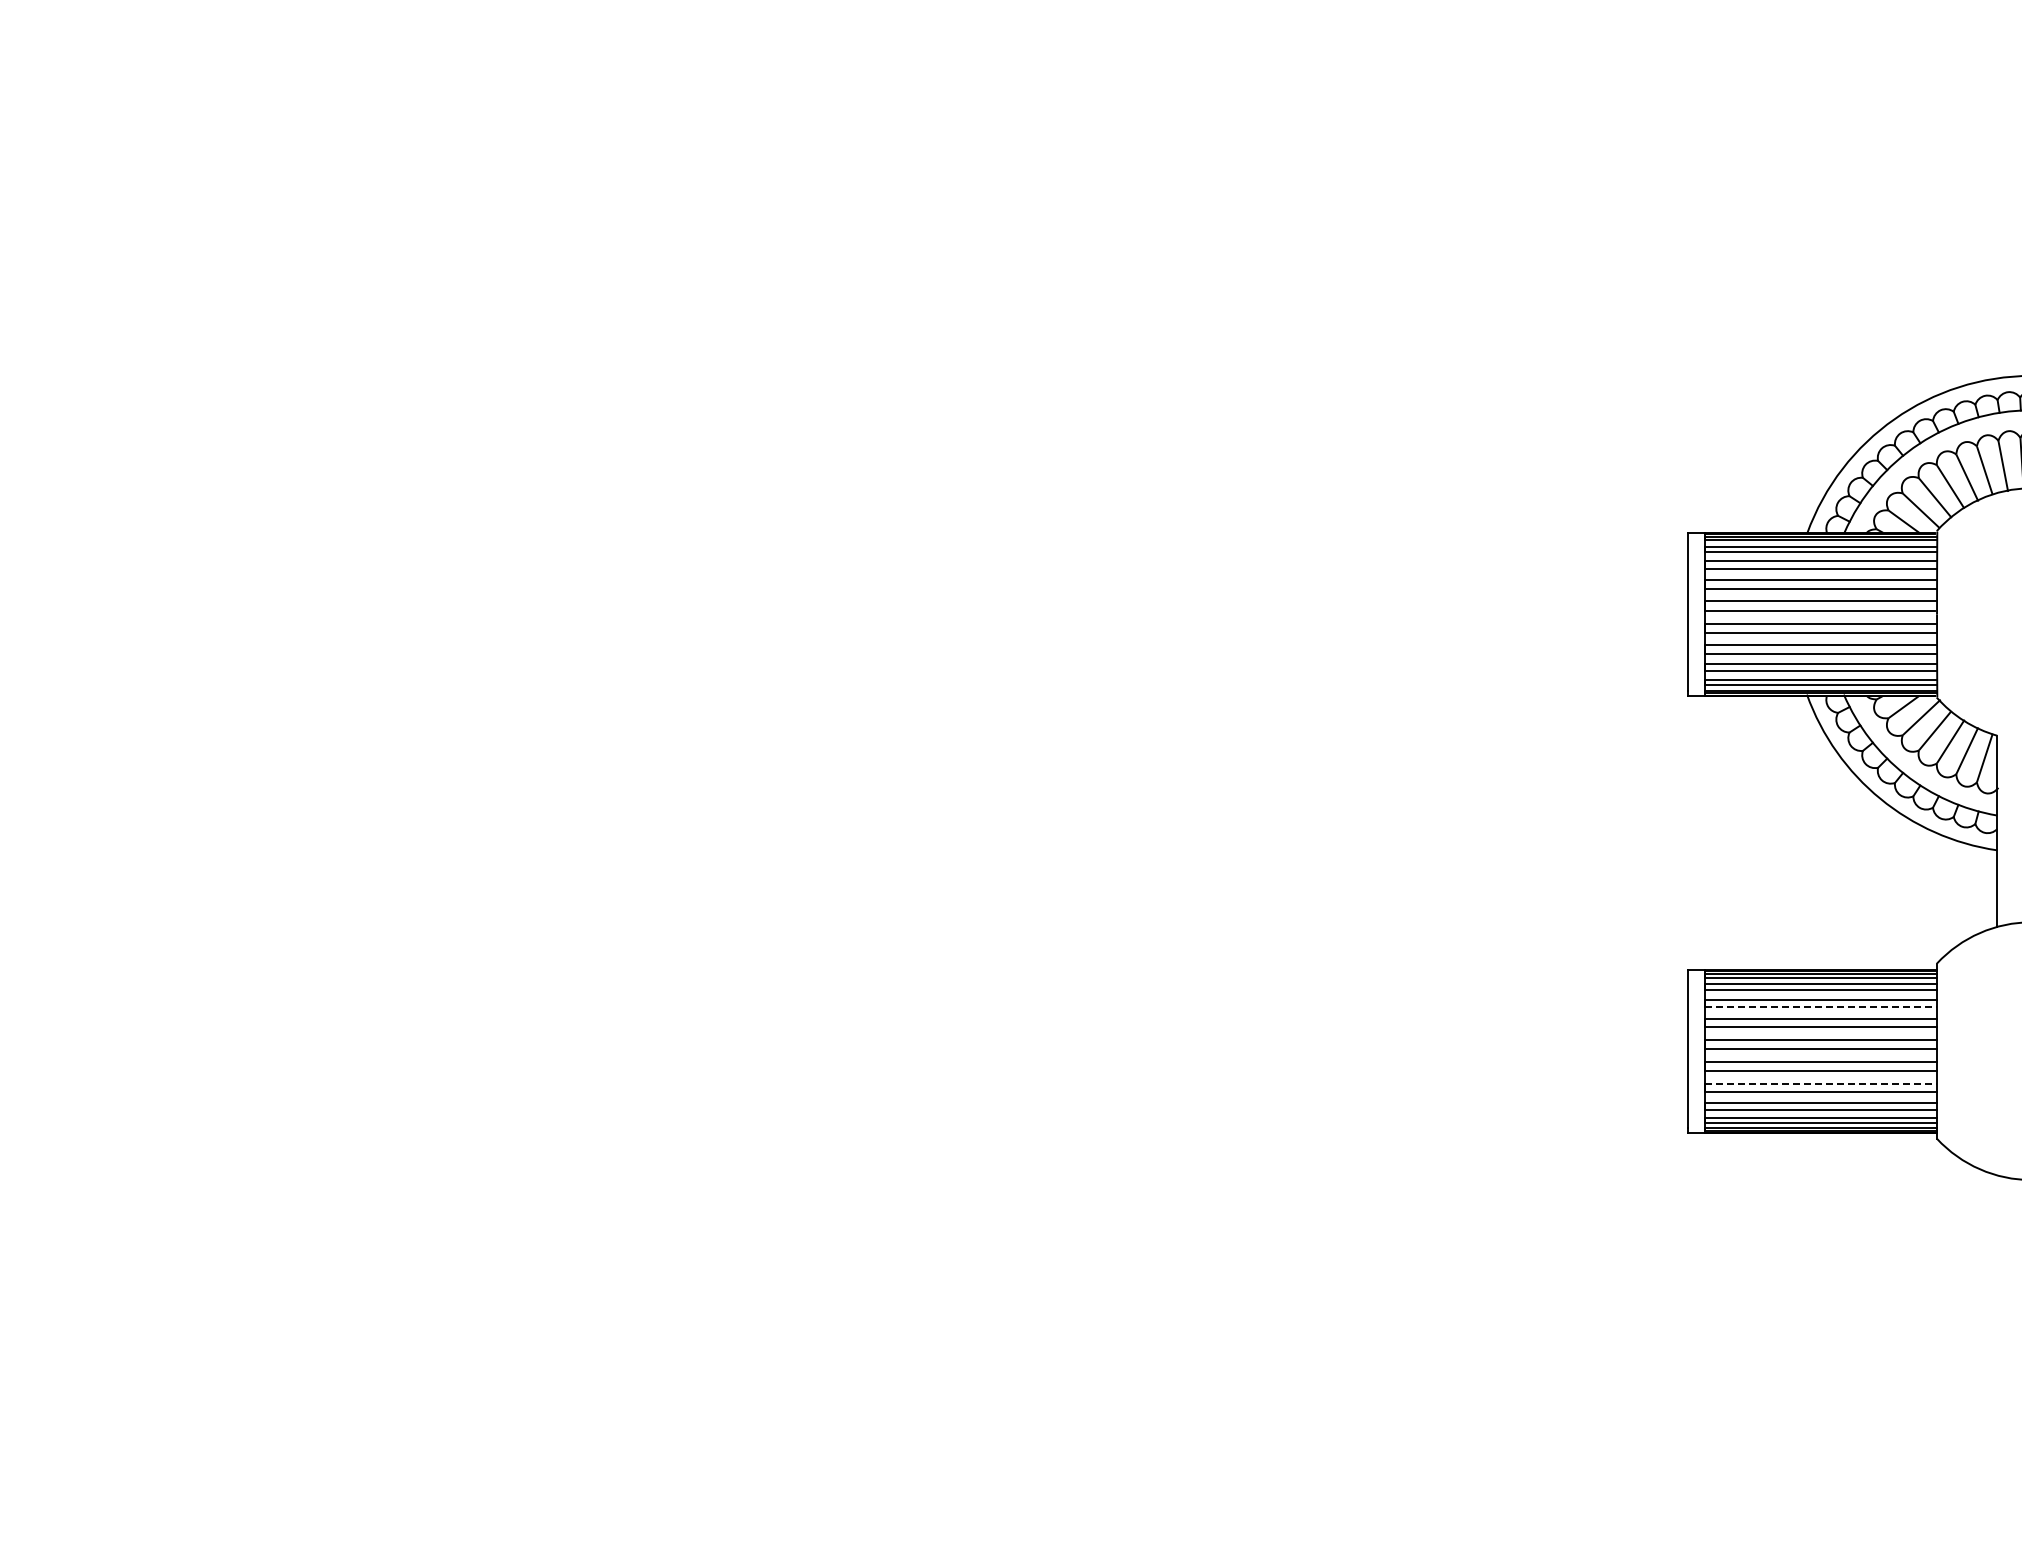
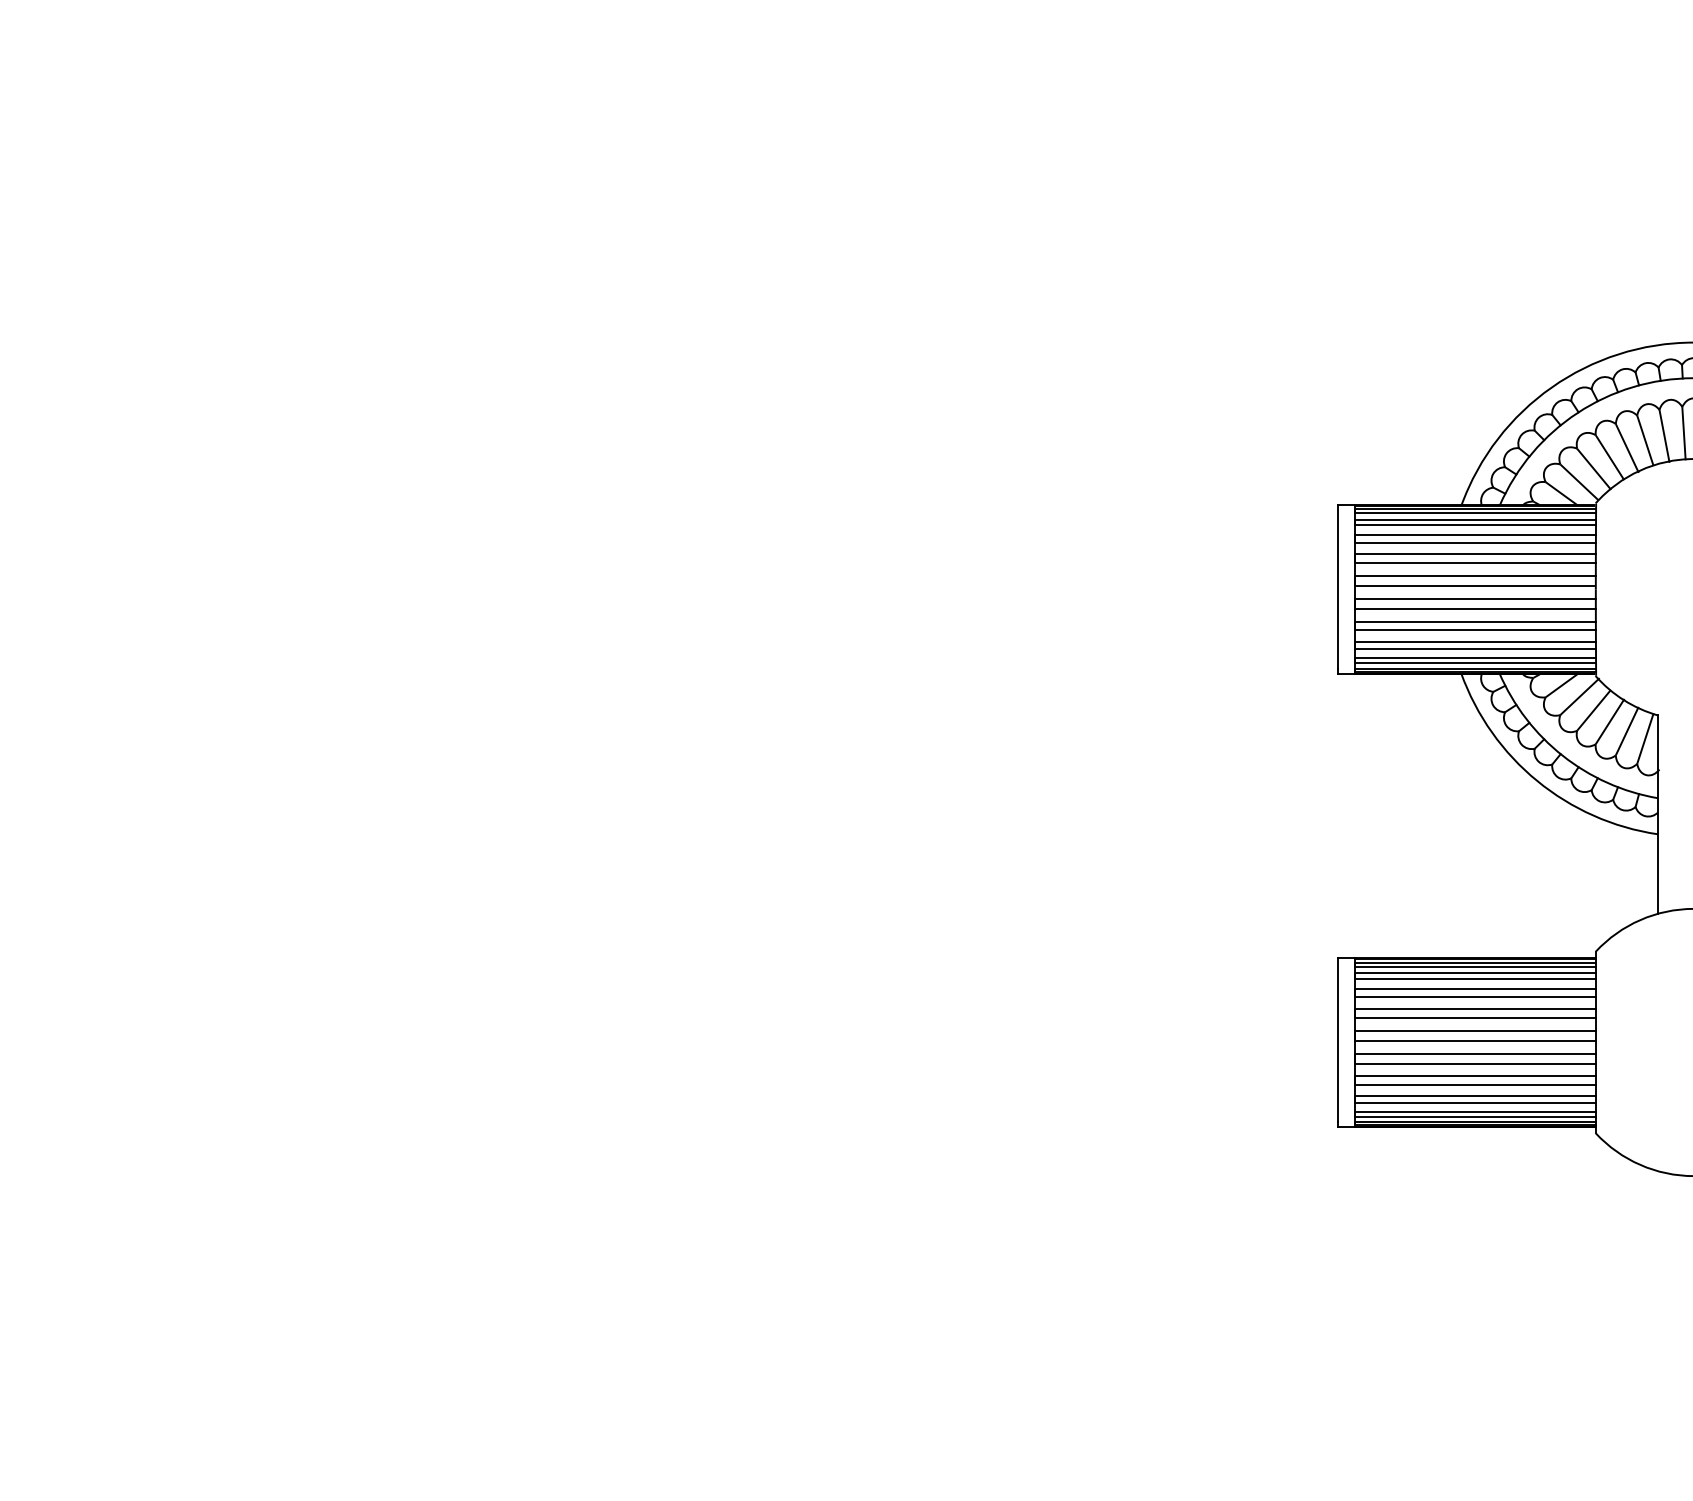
line: (1821, 1007) -> (1476, 997), dashed -> solid
line: (1821, 1083) -> (1476, 1076), dashed -> solid

